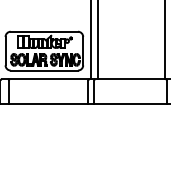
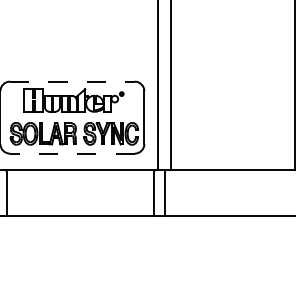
line: (44, 31) -> (72, 81), solid -> dashed
line: (44, 70) -> (72, 153), solid -> dashed

